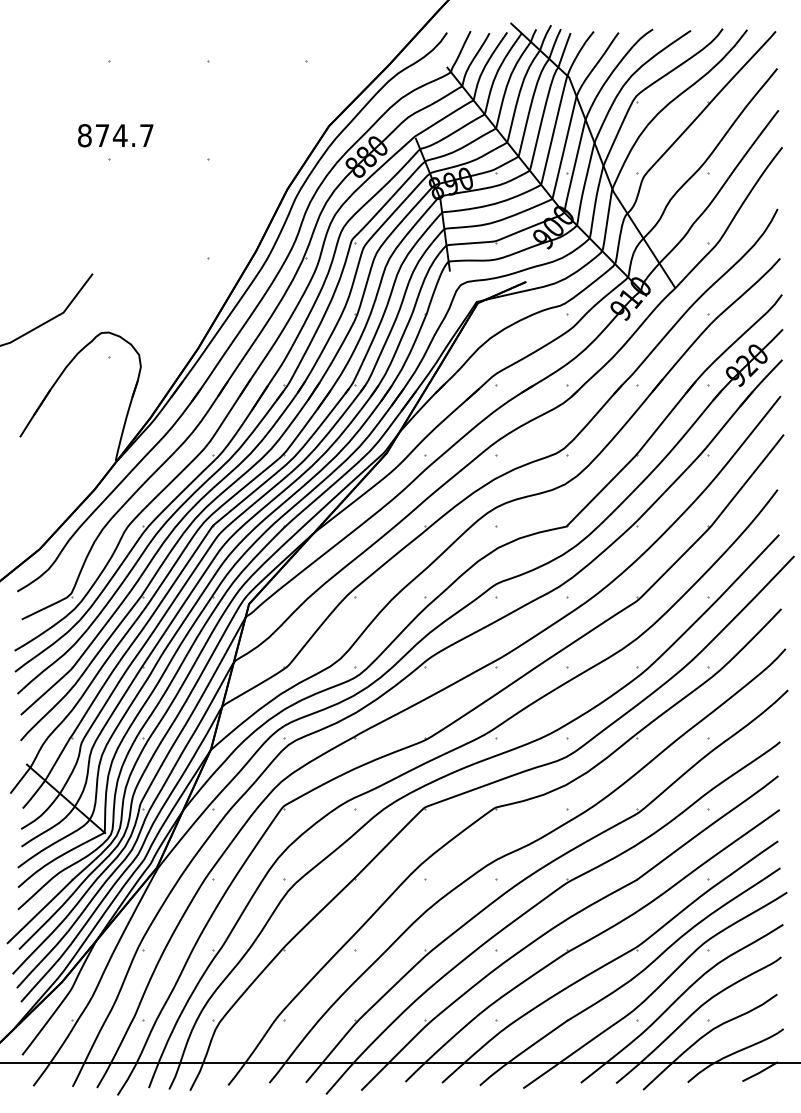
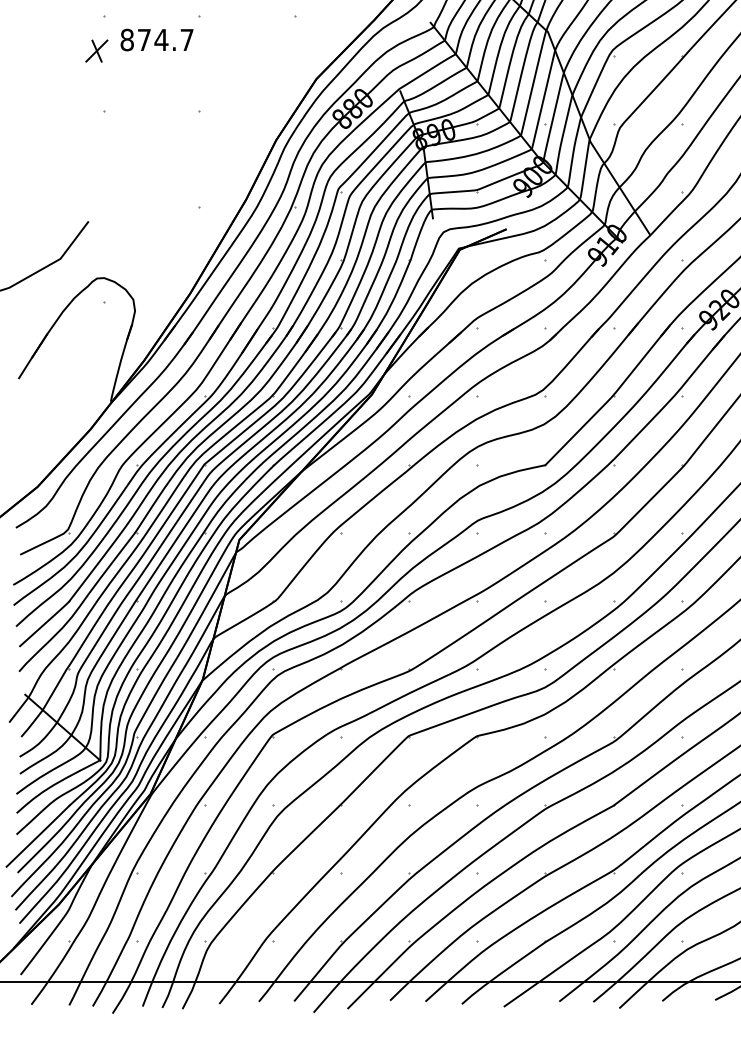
part: (101, 97) -> (97, 51), added
text: (115, 135) -> (156, 39), moved

